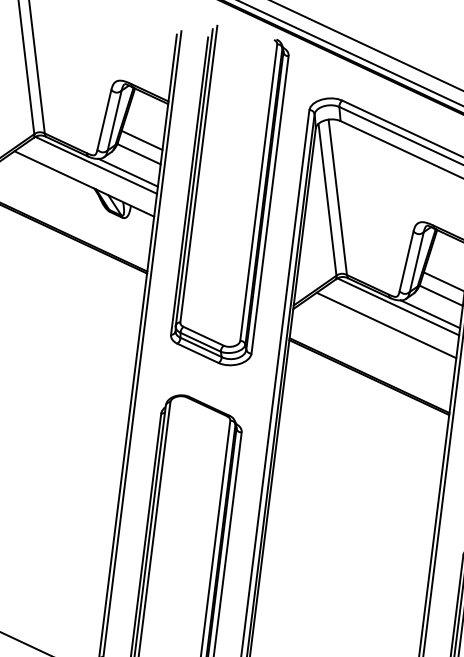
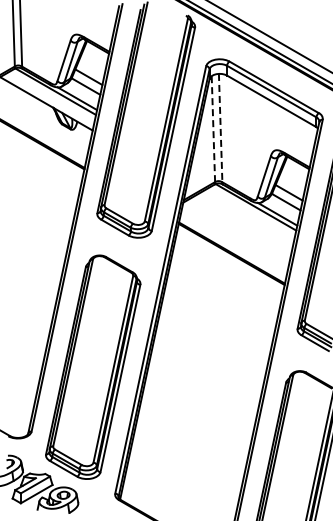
line: (337, 197) -> (220, 128), solid -> dashed
line: (327, 200) -> (213, 129), solid -> dashed
line: (386, 325) -> (246, 219), removed

